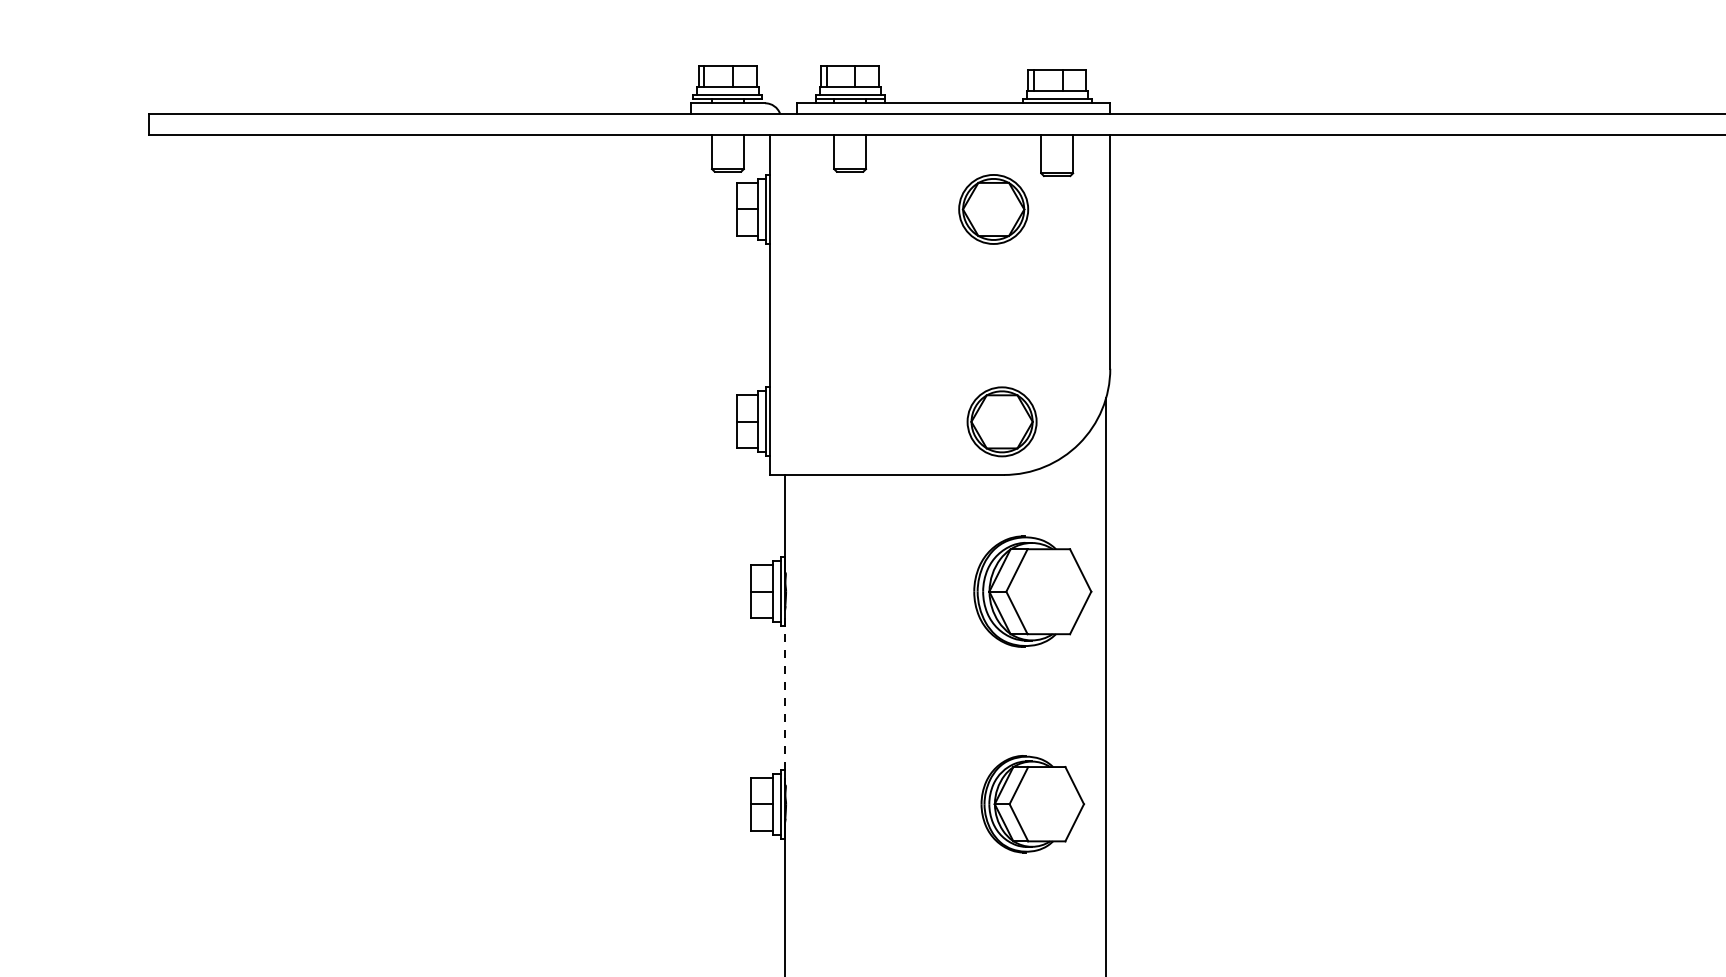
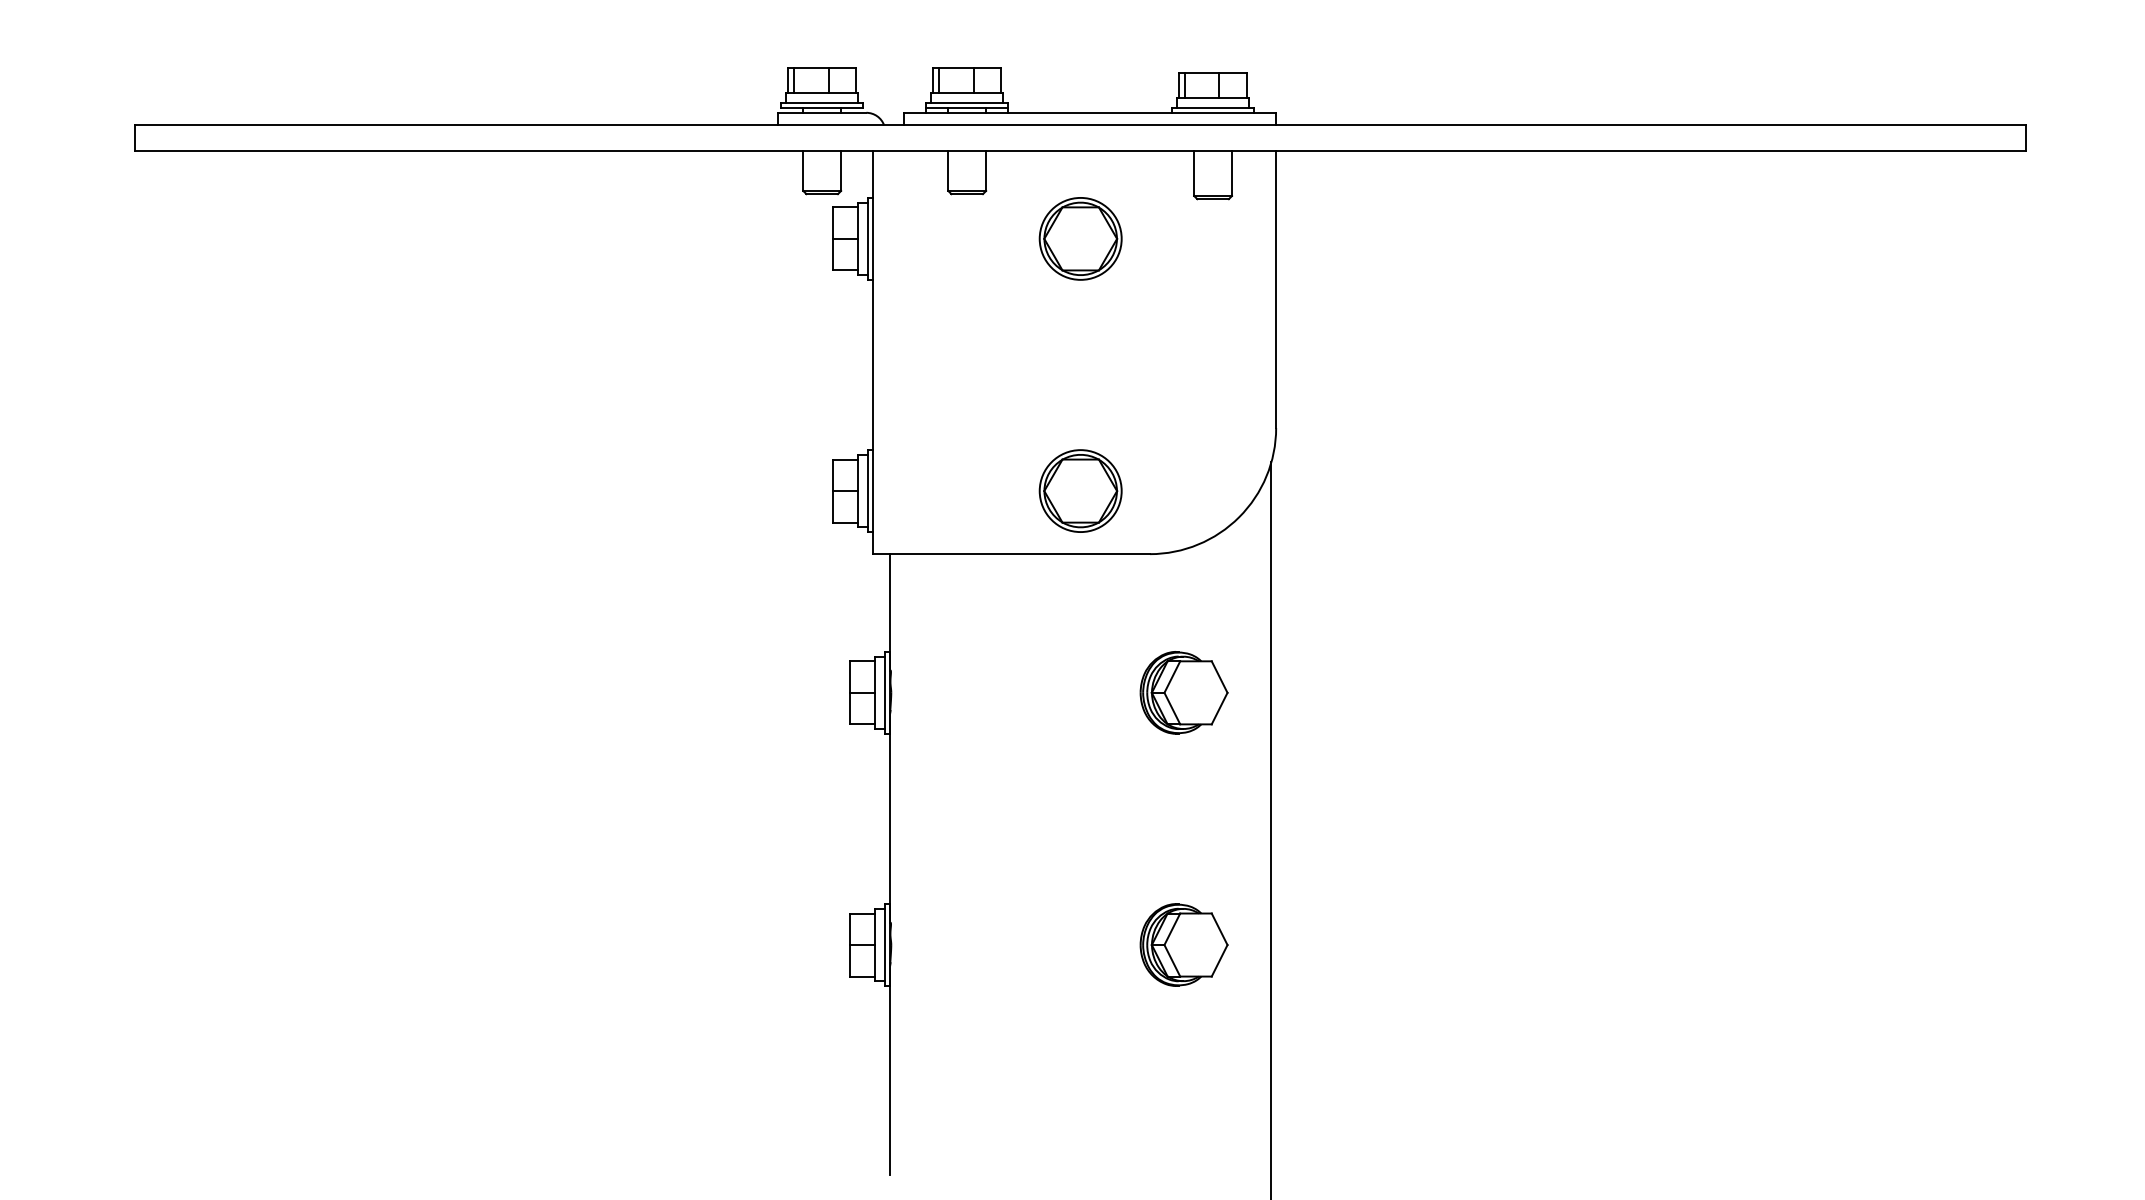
part: (993, 209) -> (1080, 238), moved
part: (1001, 421) -> (1080, 490), moved
part: (1032, 591) -> (1183, 692), size x0.62
line: (784, 697) -> (889, 818), dashed -> solid
part: (1032, 803) -> (1183, 944), size x0.71

